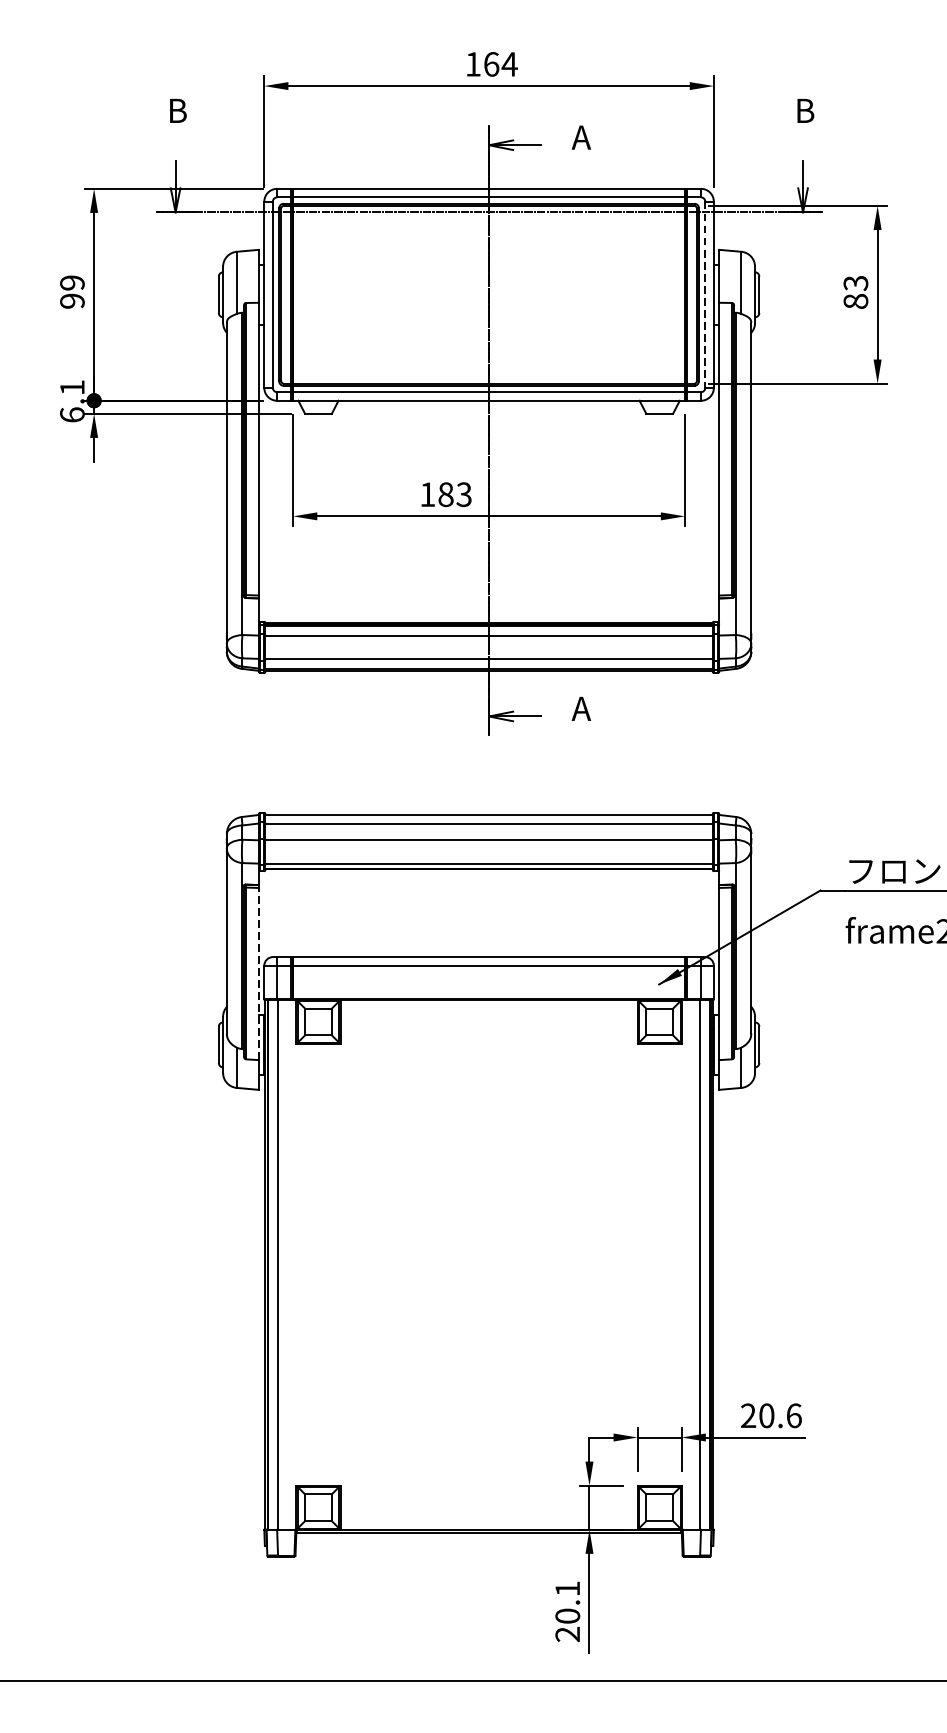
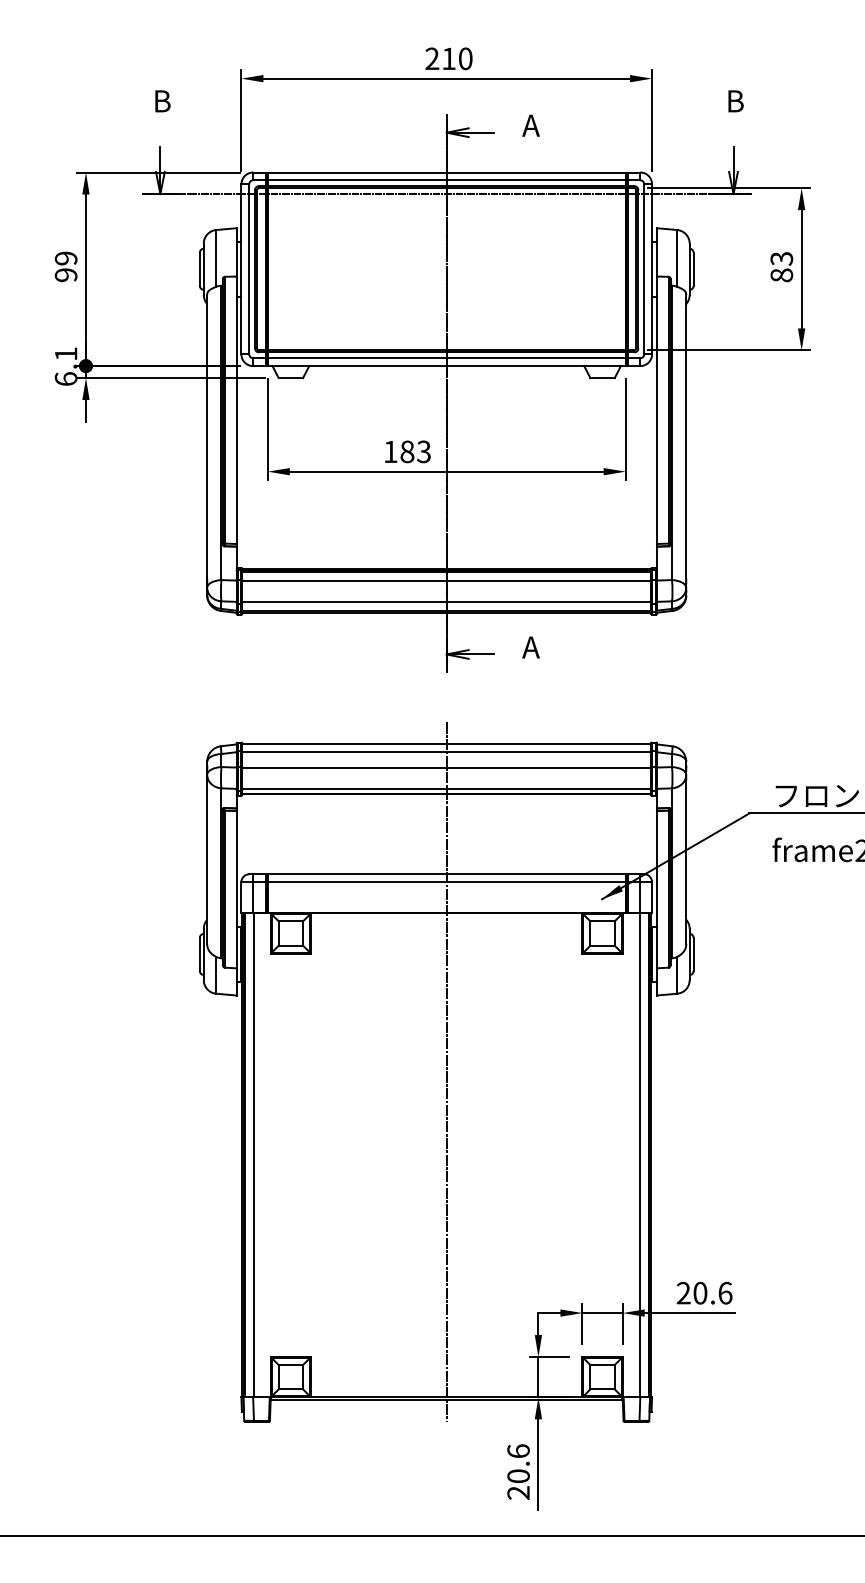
text: (492, 64) -> (449, 58), 164 -> 210
line: (705, 295) -> (644, 269), dashed -> solid
line: (258, 973) -> (236, 889), dashed -> solid
line: (488, 1174) -> (446, 1072), added
text: (567, 1587) -> (518, 1450), 20.1 -> 20.6

